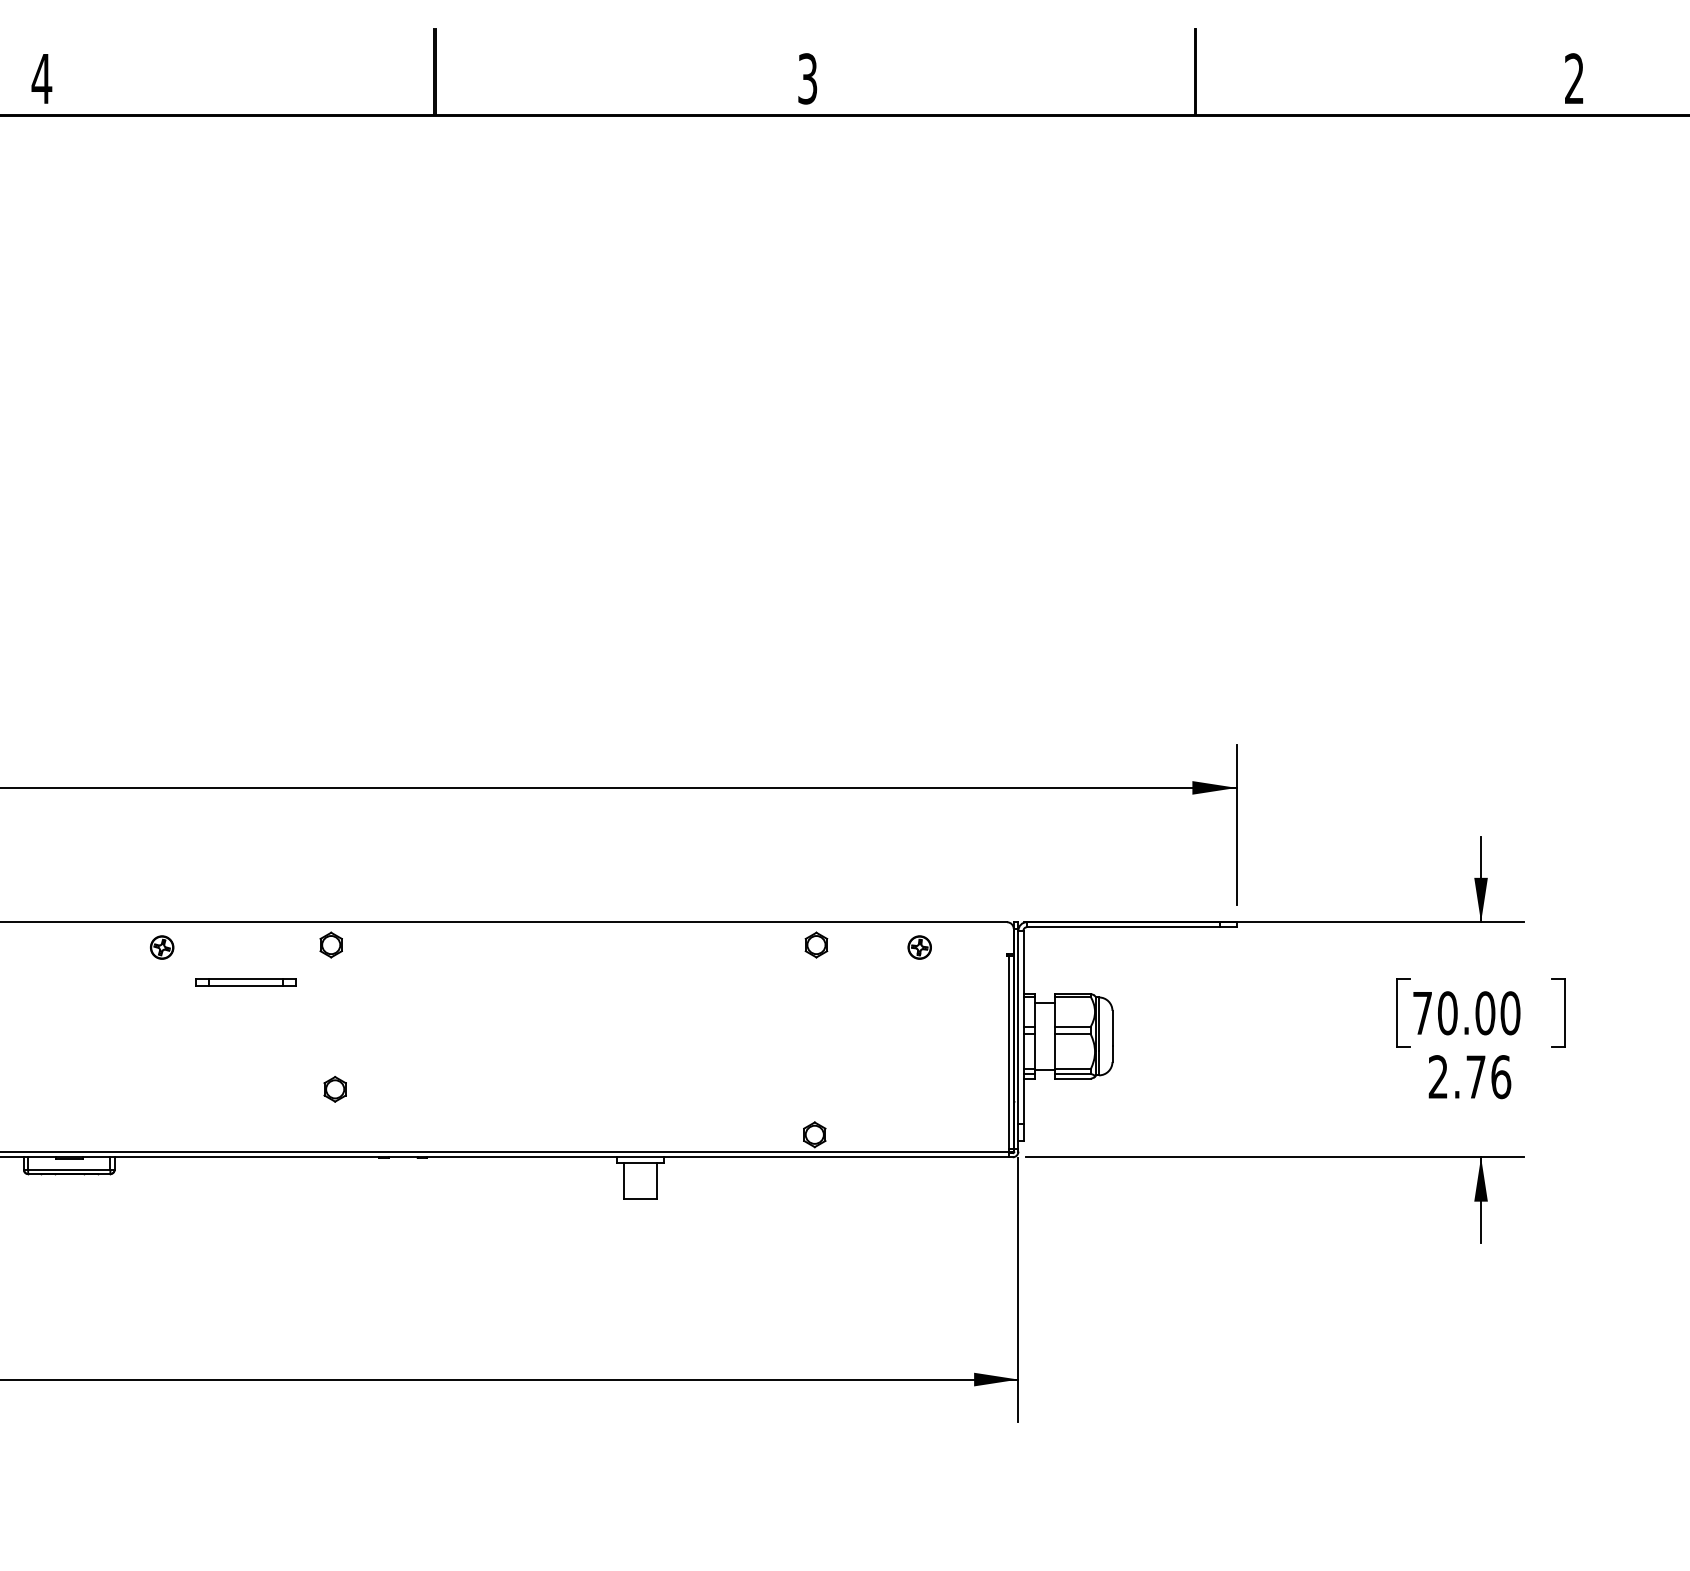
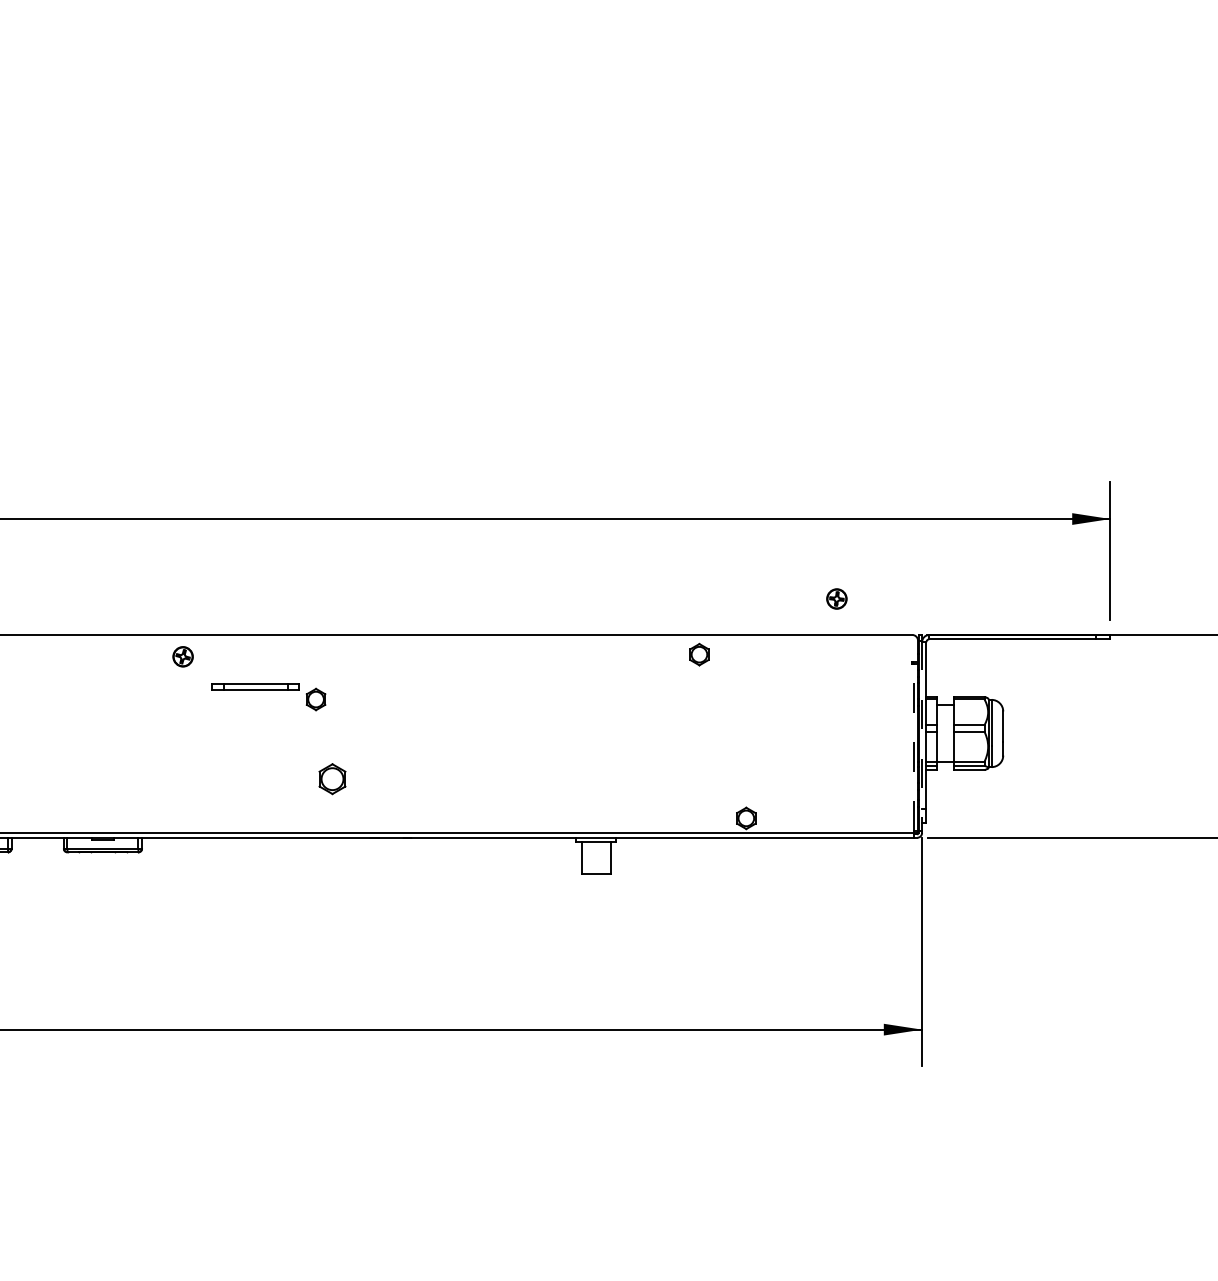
part: (330, 944) -> (315, 699), moved
part: (816, 944) -> (699, 654), moved
part: (919, 947) -> (836, 598), moved
line: (1018, 1038) -> (922, 735), solid -> dashed
line: (1008, 1052) -> (913, 747), solid -> dashed
part: (334, 1089) -> (331, 779), size x1.4

